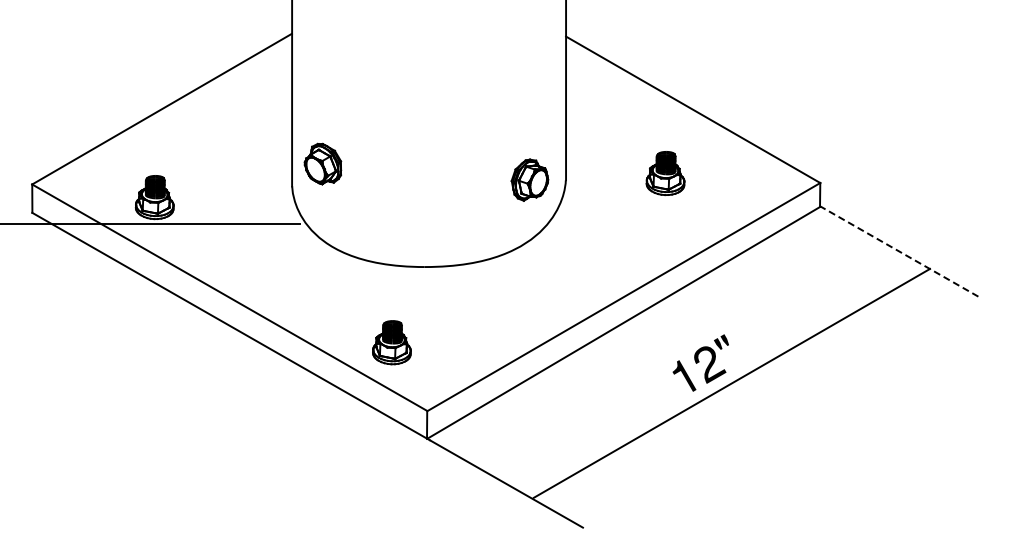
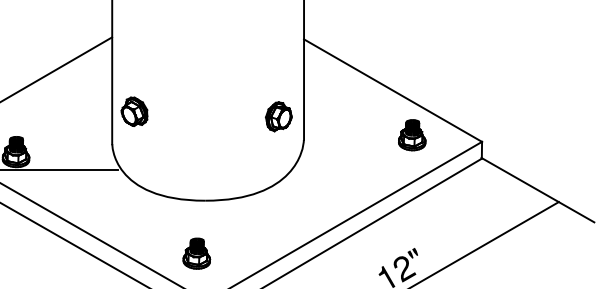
part: (322, 163) -> (134, 111), moved
part: (665, 173) -> (412, 135), moved
part: (529, 179) -> (278, 116), moved
line: (900, 251) -> (538, 189), dashed -> solid
part: (391, 342) -> (196, 253), moved

